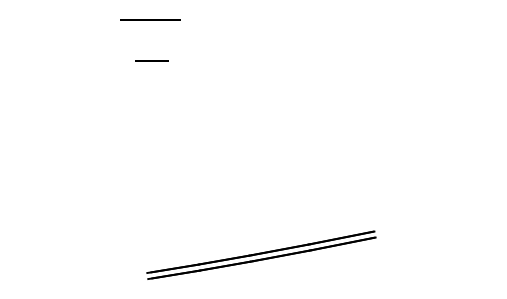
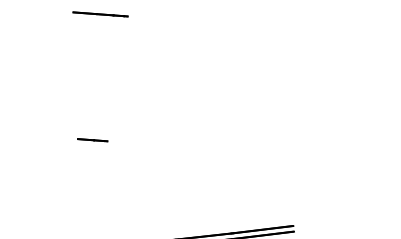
line: (151, 60) -> (92, 140), moved

